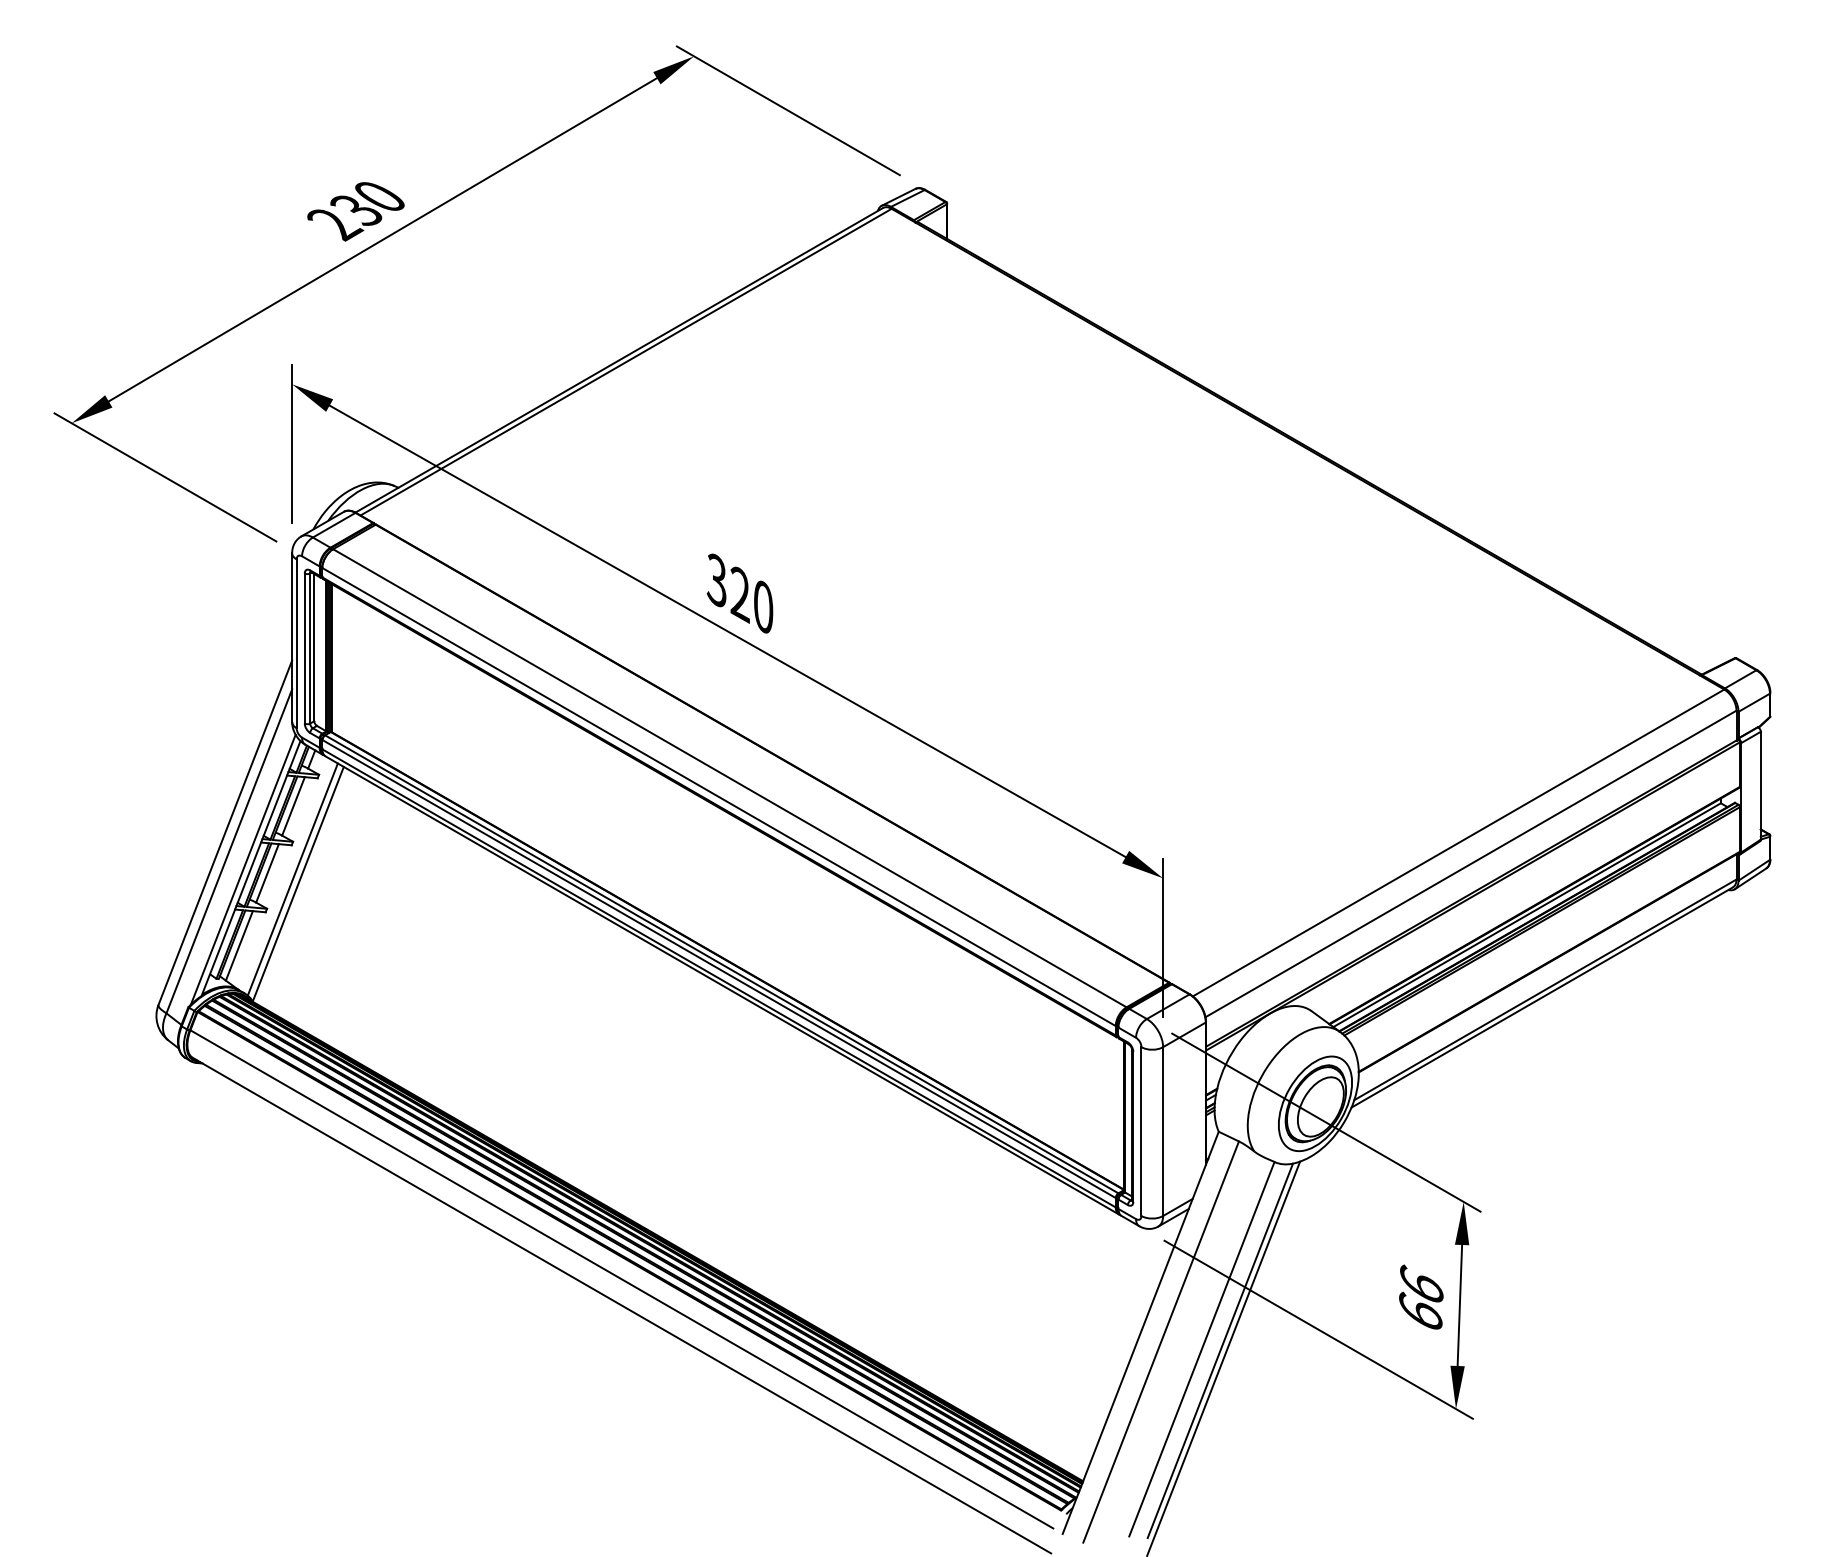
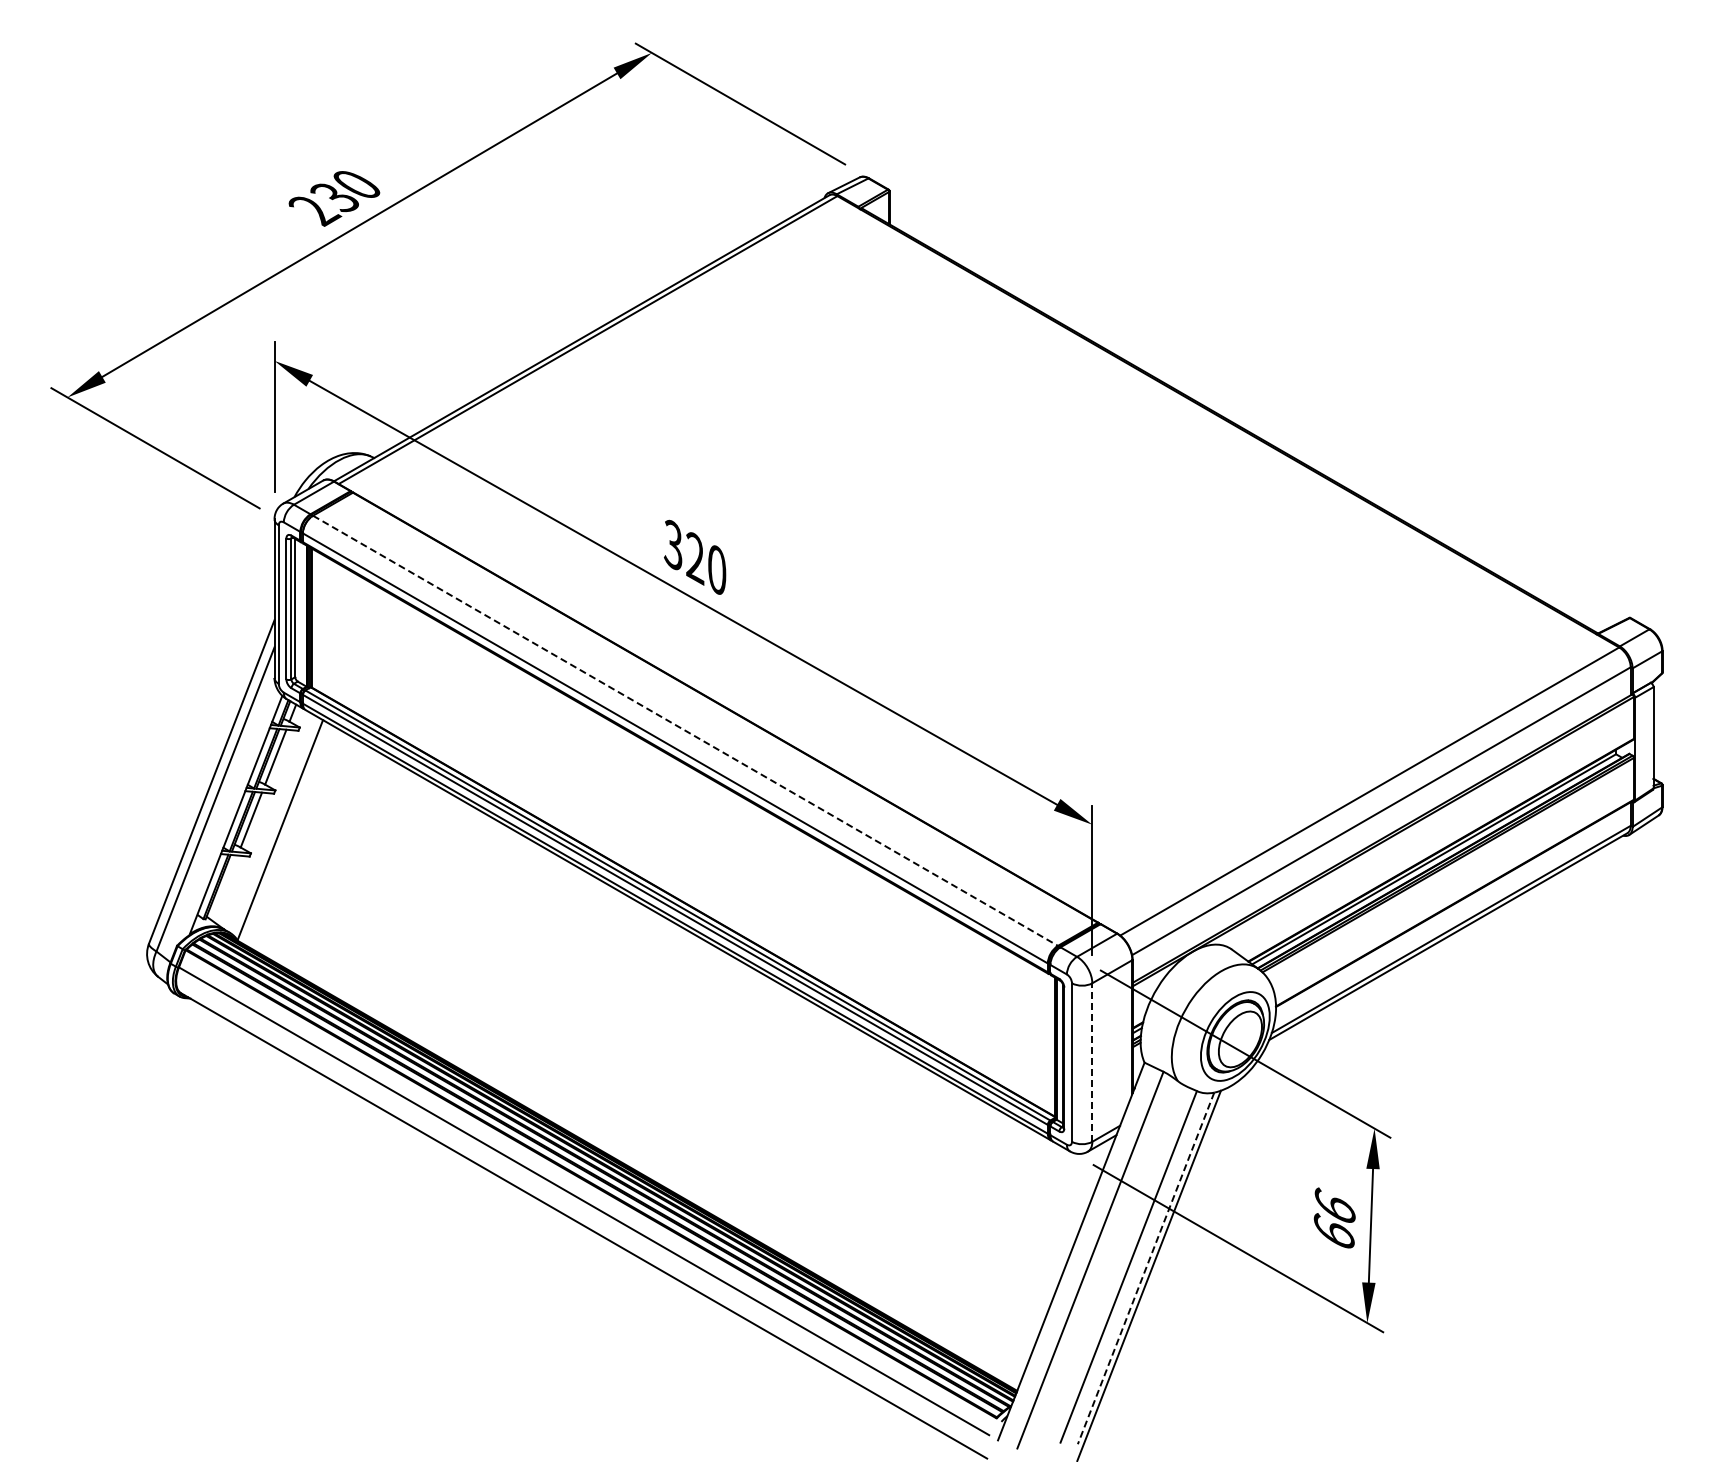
line: (729, 779) -> (685, 731), solid -> dashed
line: (243, 869) -> (228, 816), removed
line: (292, 879) -> (274, 825), removed
line: (238, 945) -> (224, 887), removed
line: (1163, 1131) -> (1092, 1062), solid -> dashed
line: (1220, 1350) -> (1146, 1268), solid -> dashed

